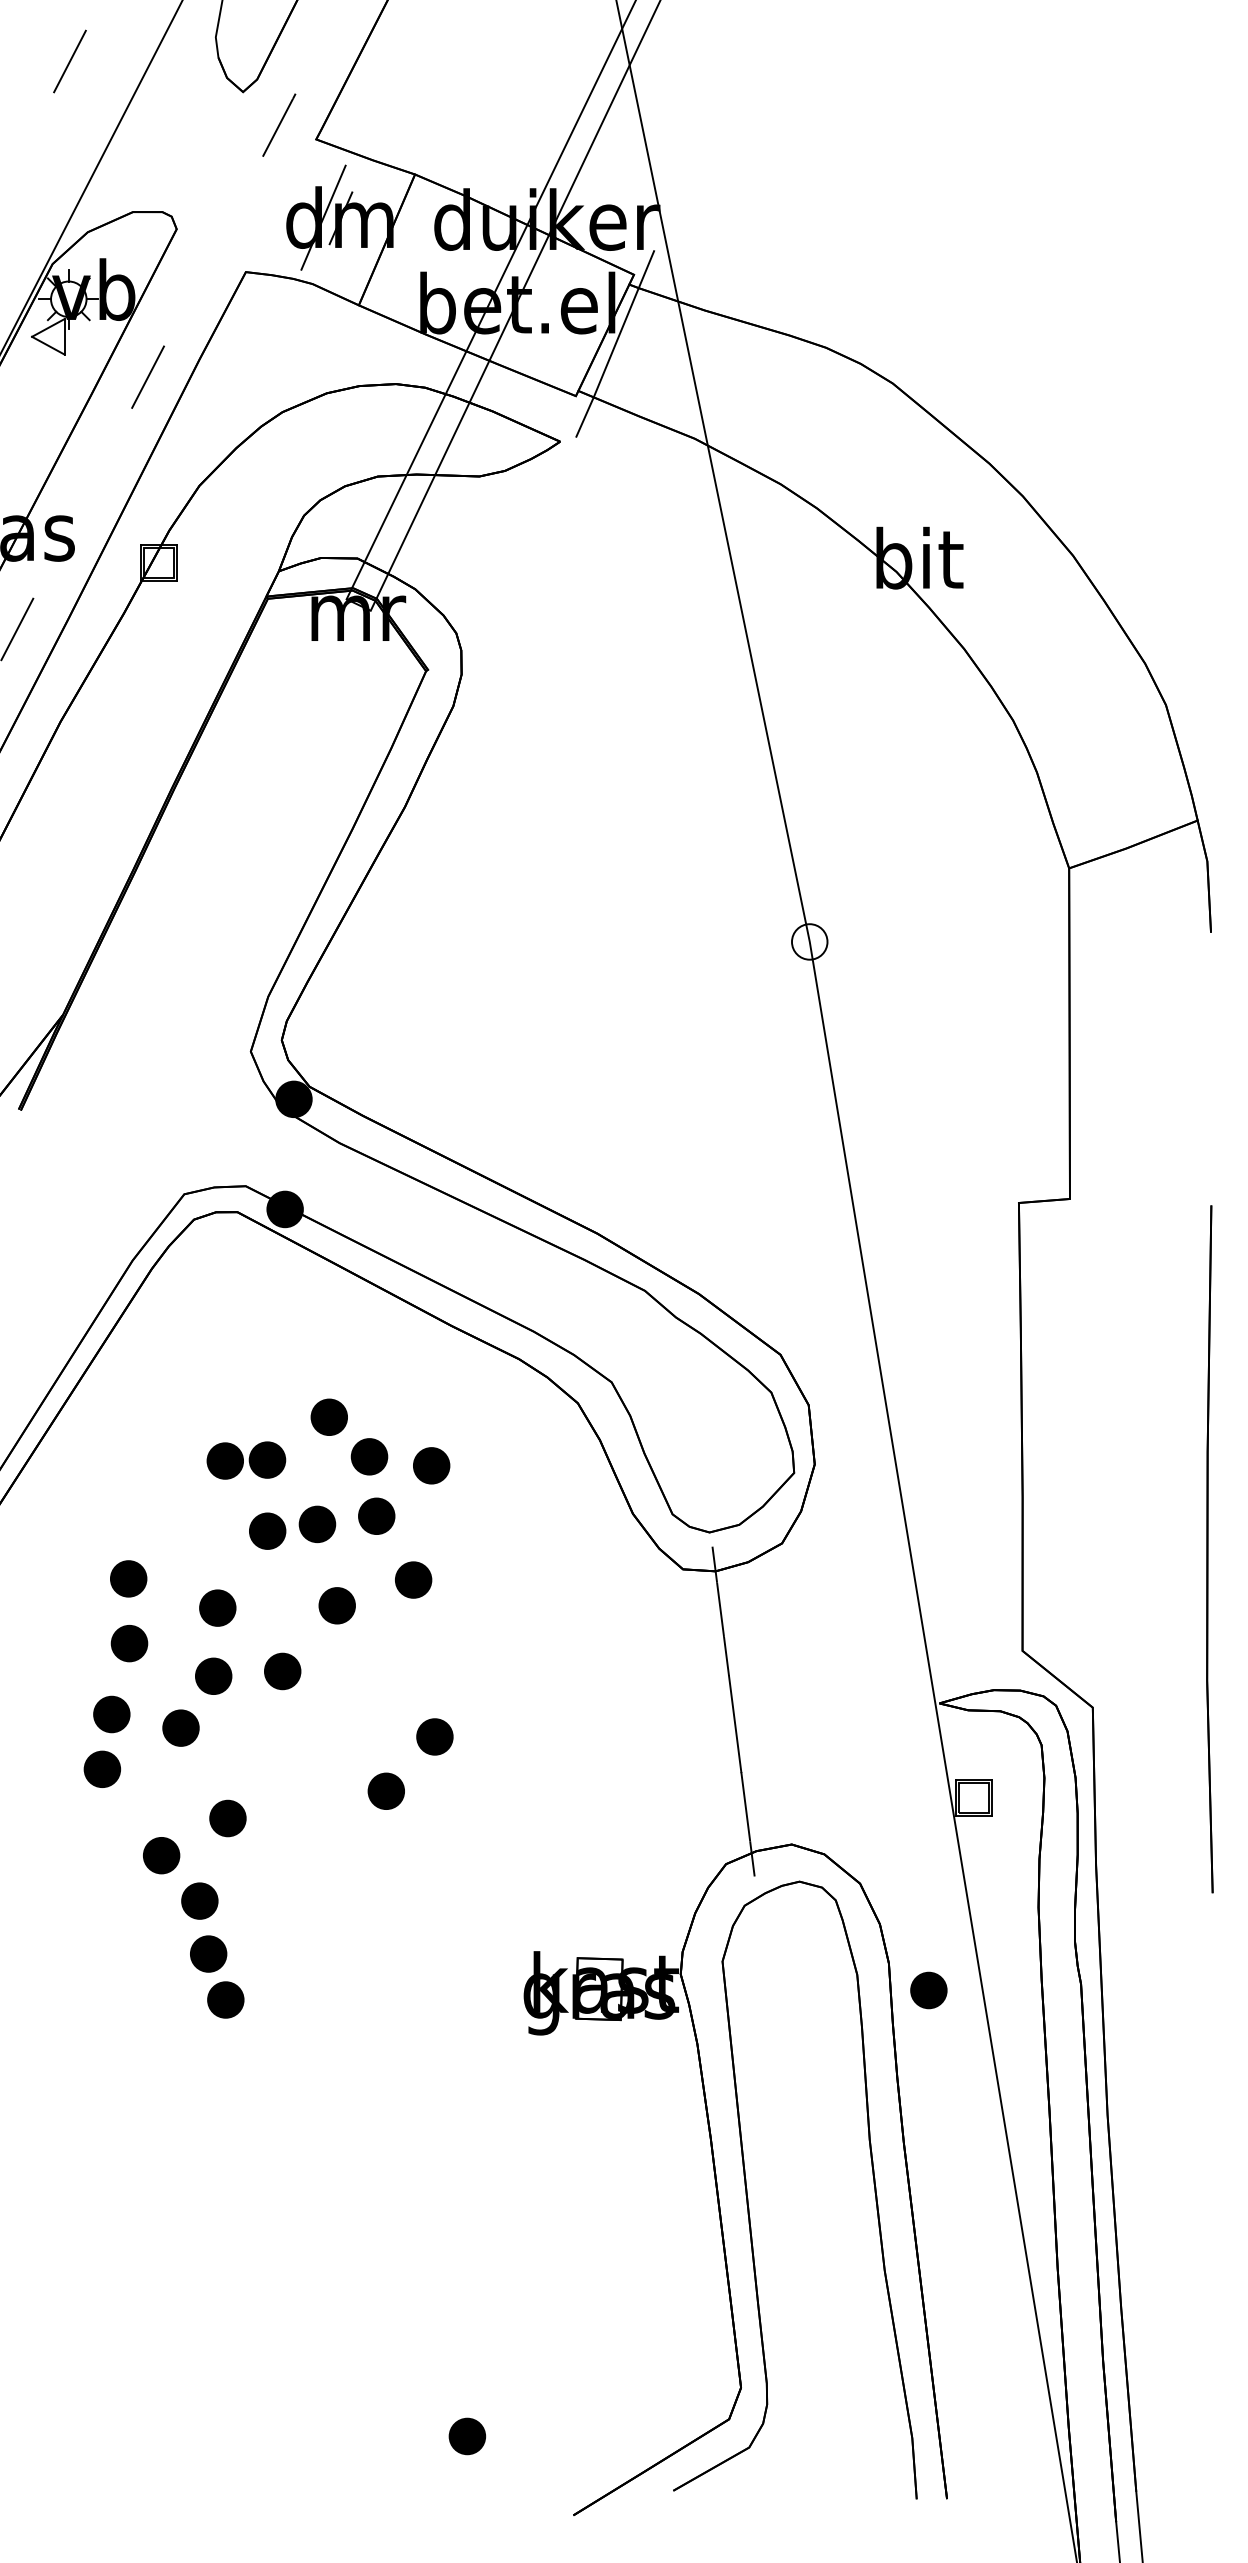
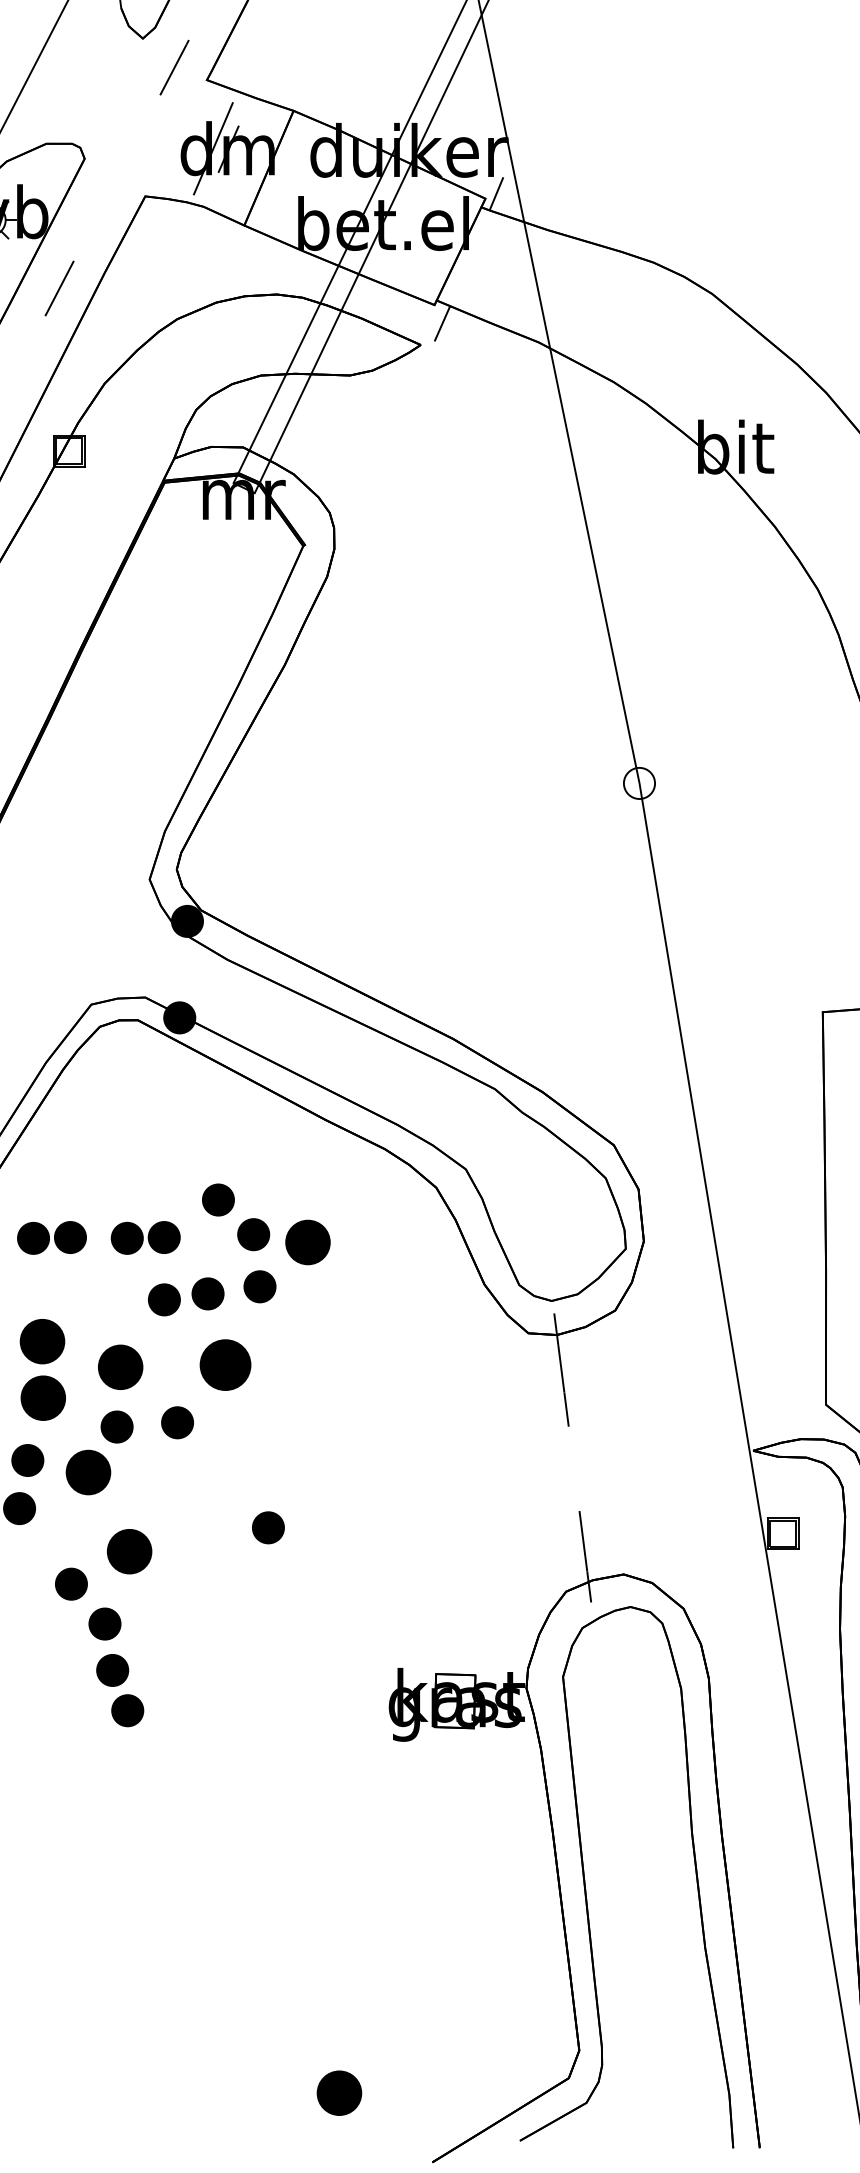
line: (615, 342) -> (469, 258), removed
part: (139, 1460) -> (52, 1237), added
part: (431, 1465) -> (307, 1242), size x1.4
part: (128, 1578) -> (42, 1341), size x1.4
part: (413, 1579) -> (292, 1342), removed
part: (336, 1605) -> (224, 1364), size x1.6
part: (217, 1607) -> (120, 1366), size x1.4
part: (129, 1643) -> (43, 1398), size x1.4
line: (735, 1723) -> (574, 1468), removed
part: (180, 1727) -> (88, 1471), size x1.4
part: (434, 1736) -> (310, 1479), removed
part: (227, 1818) -> (129, 1551), size x1.4
part: (928, 1990) -> (743, 1702), removed
part: (467, 2436) -> (339, 2093), size x1.4

